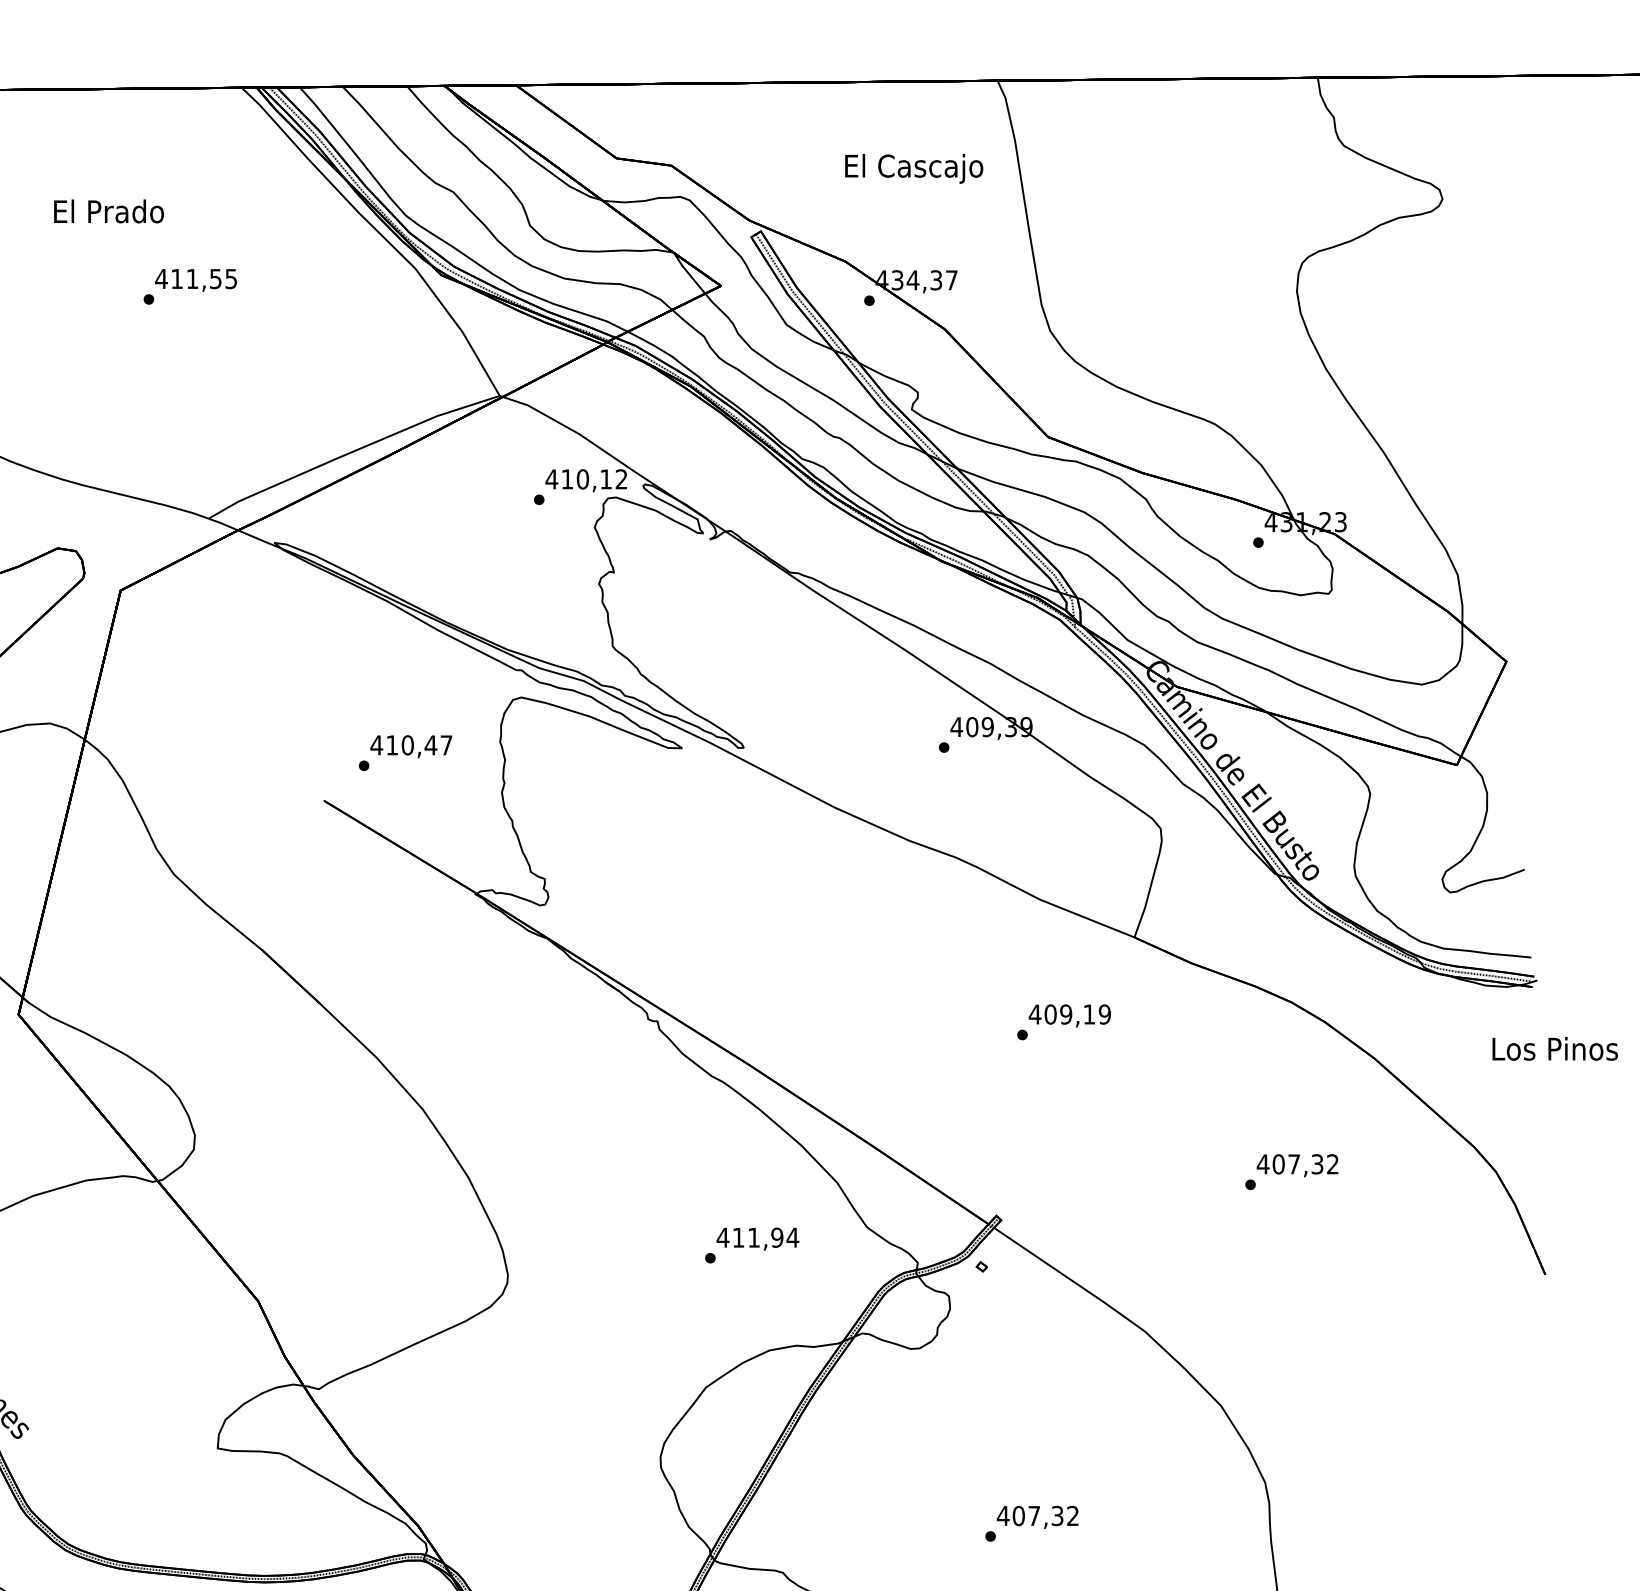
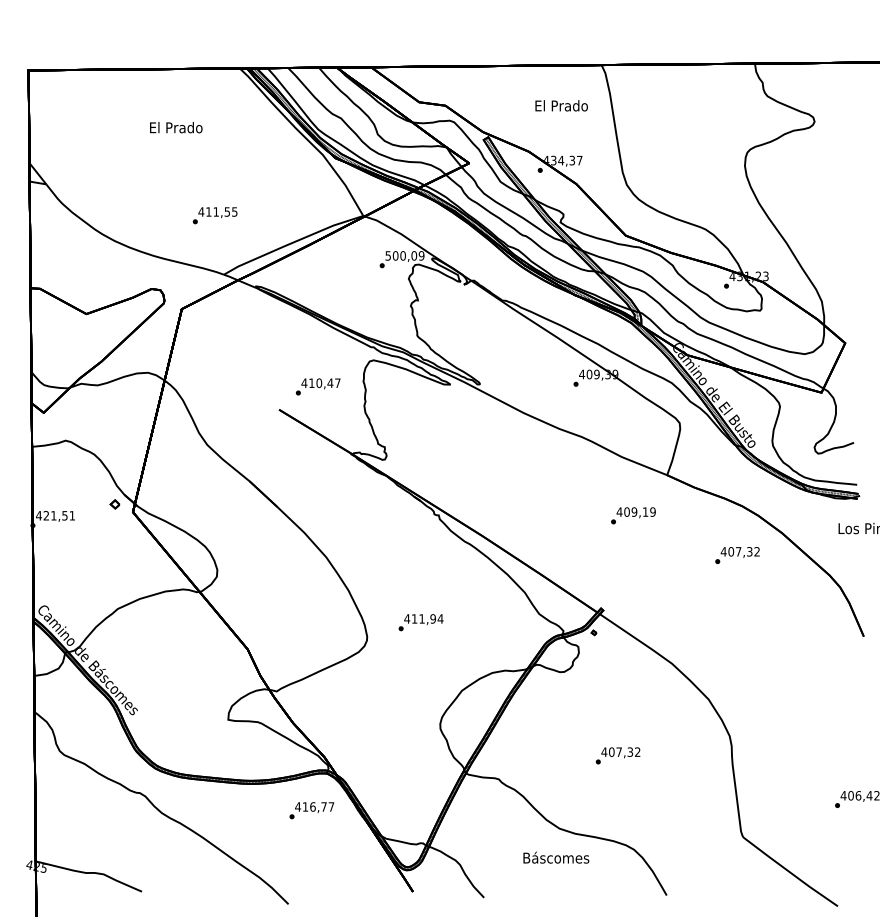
text: (913, 169) -> (561, 107), El Cascajo -> El Prado
text: (188, 286) -> (214, 215), moved
text: (585, 478) -> (404, 255), 410,12 -> 500,09
text: (1291, 1172) -> (737, 555), moved
text: (750, 1245) -> (420, 622), moved

